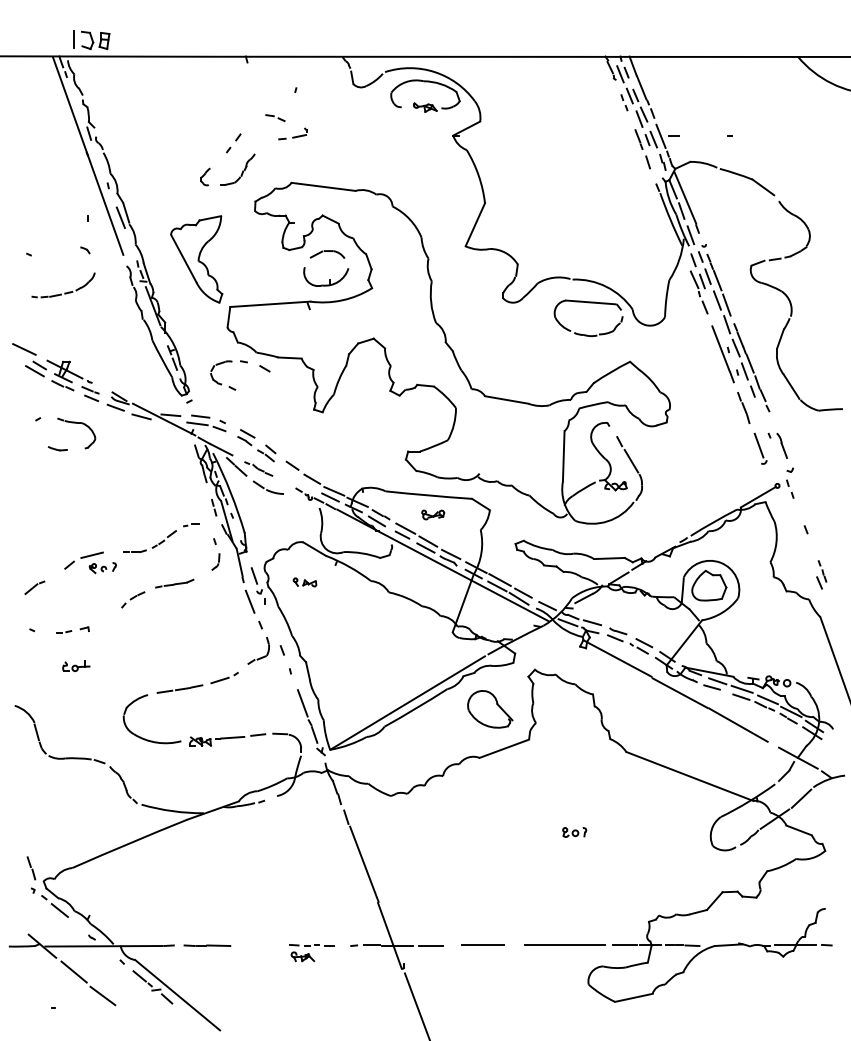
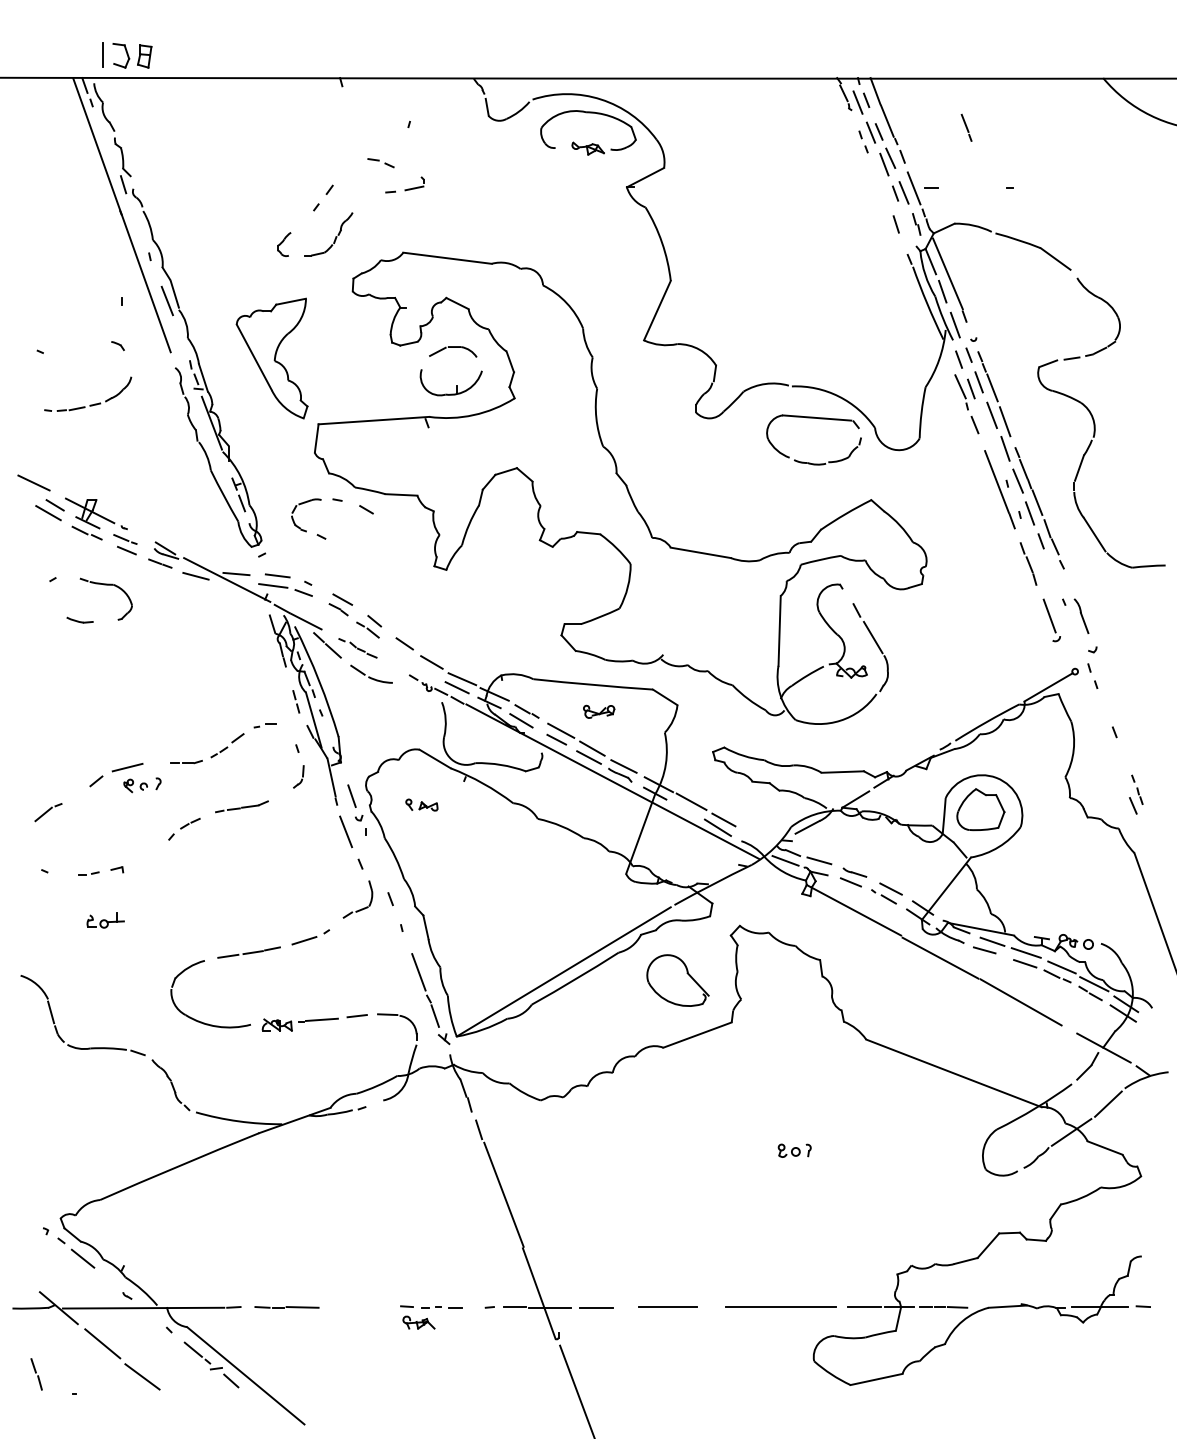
line: (638, 139) -> (966, 127), moved
line: (497, 586) -> (687, 810), removed
line: (547, 605) -> (756, 837), removed
part: (31, 868) -> (36, 1374), moved

